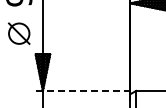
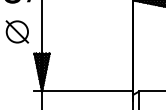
line: (83, 90) -> (84, 91), dashed -> solid

